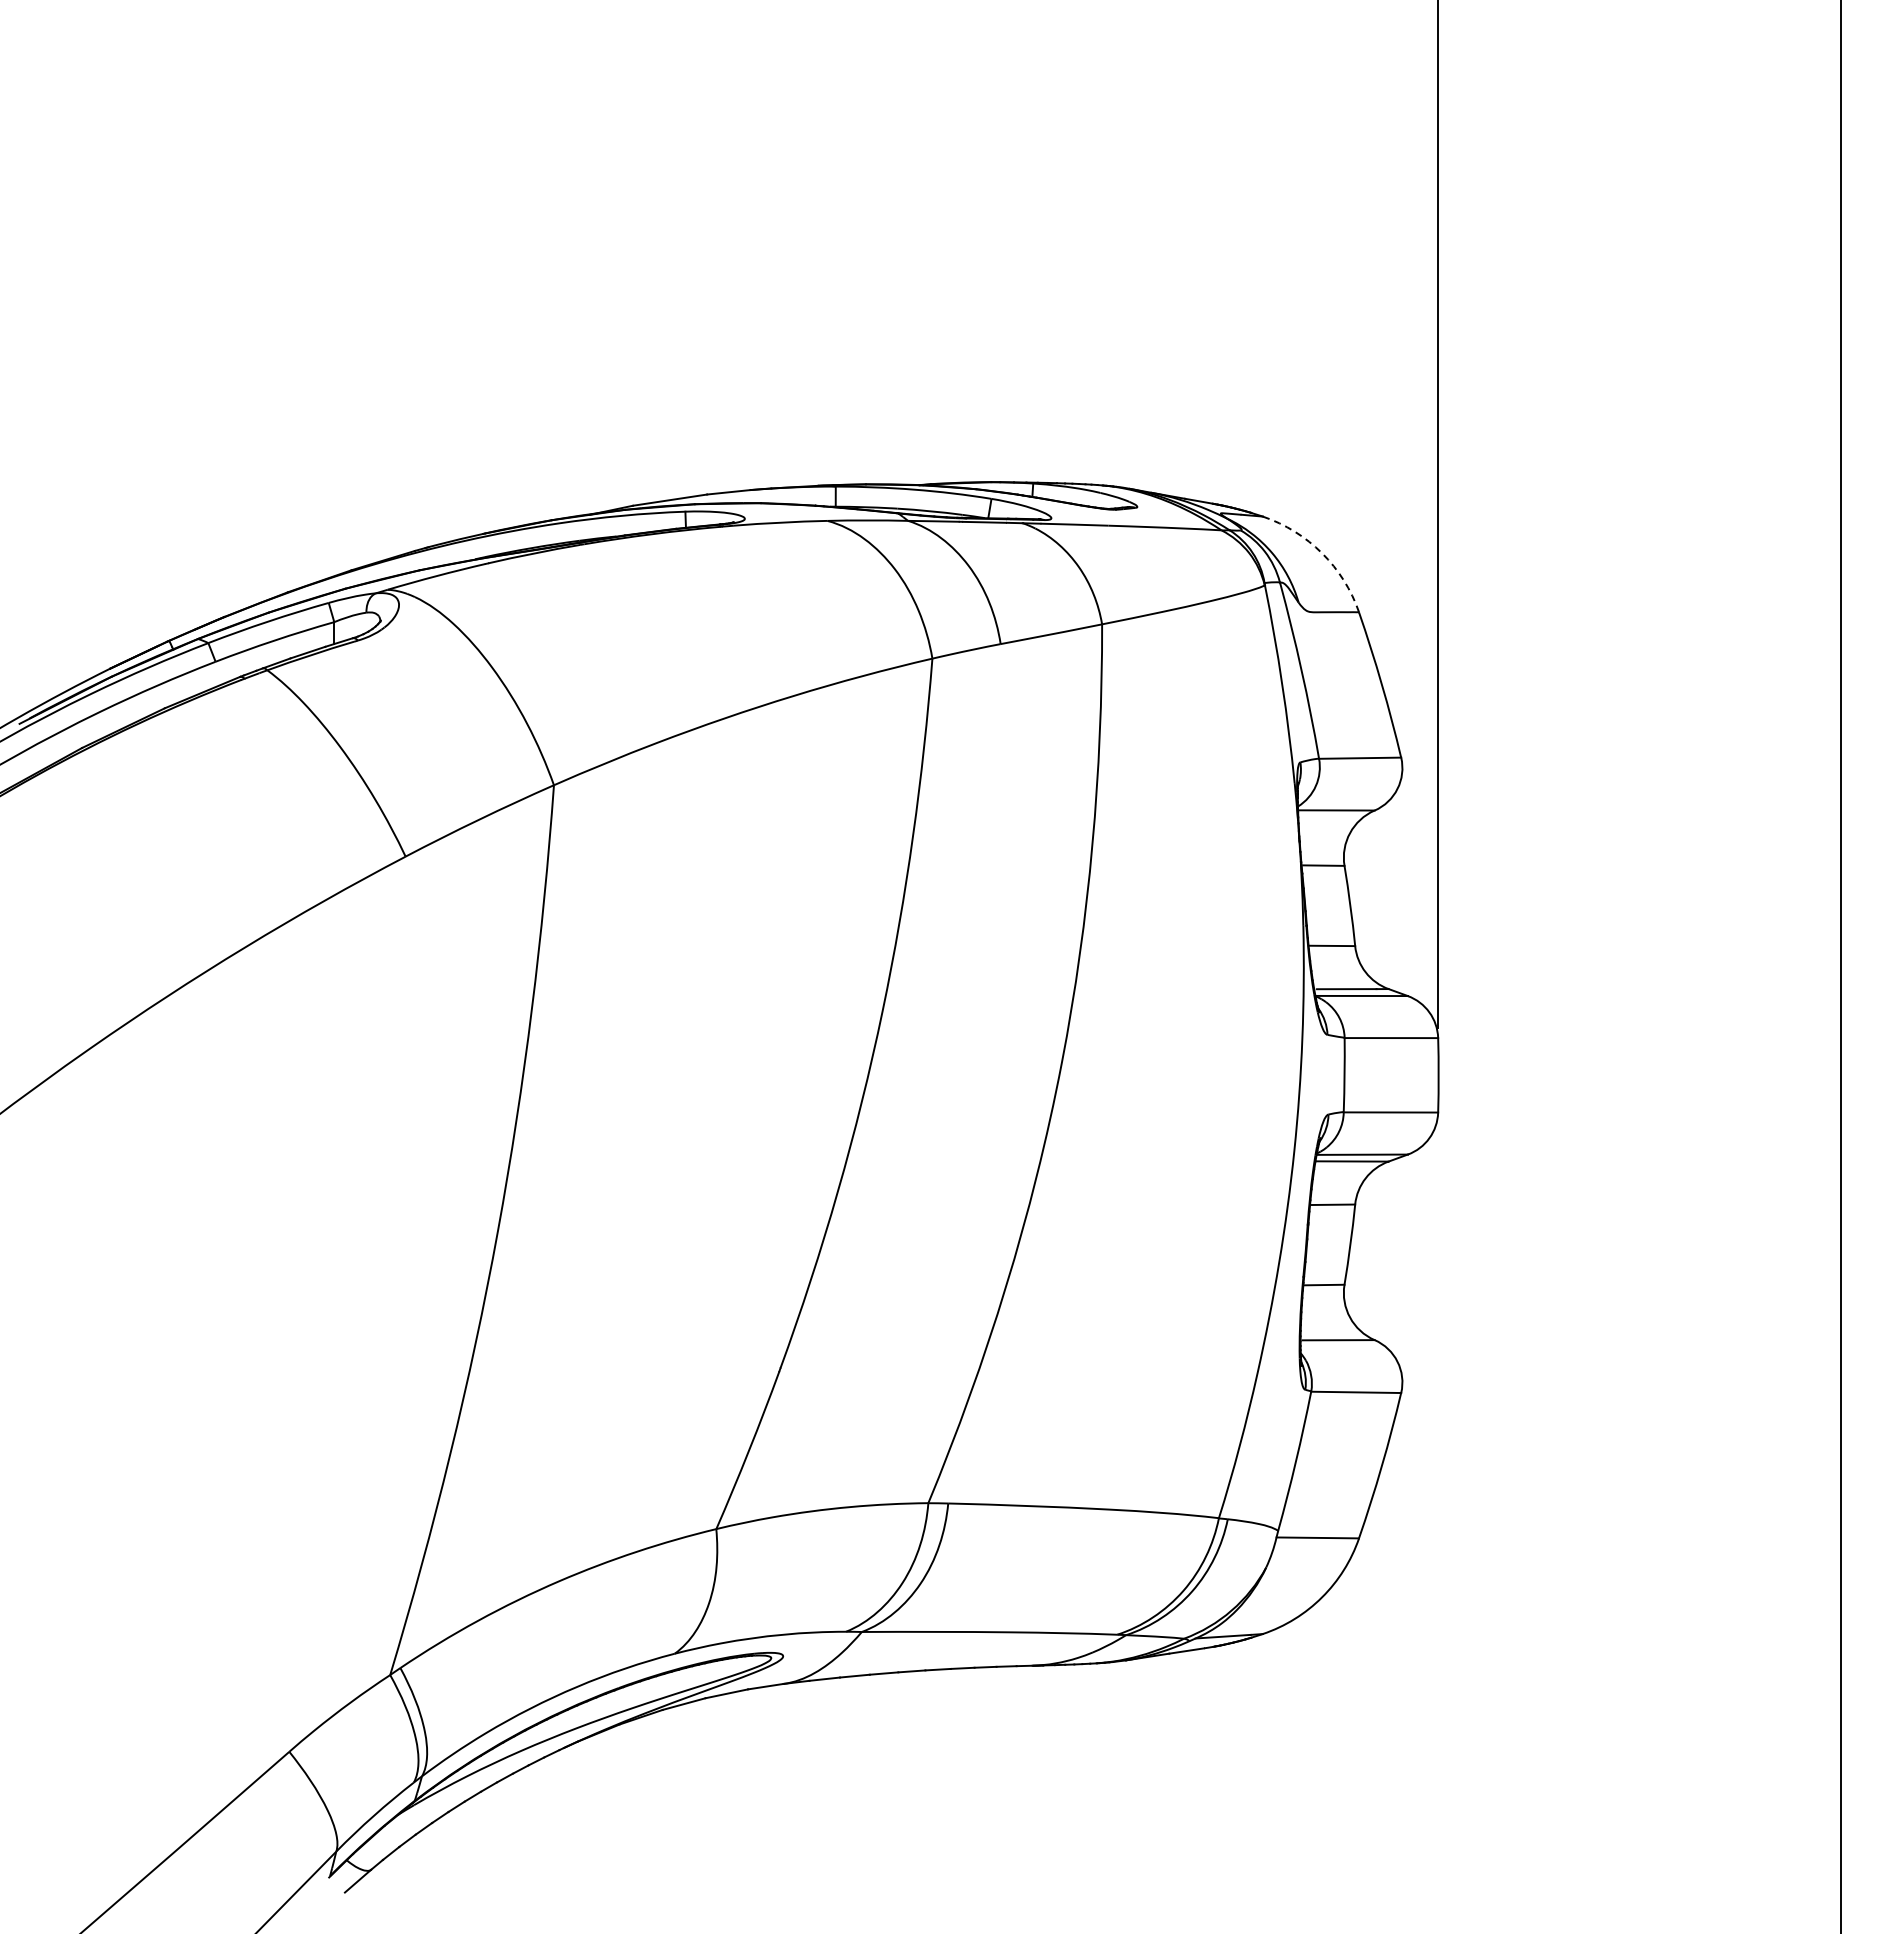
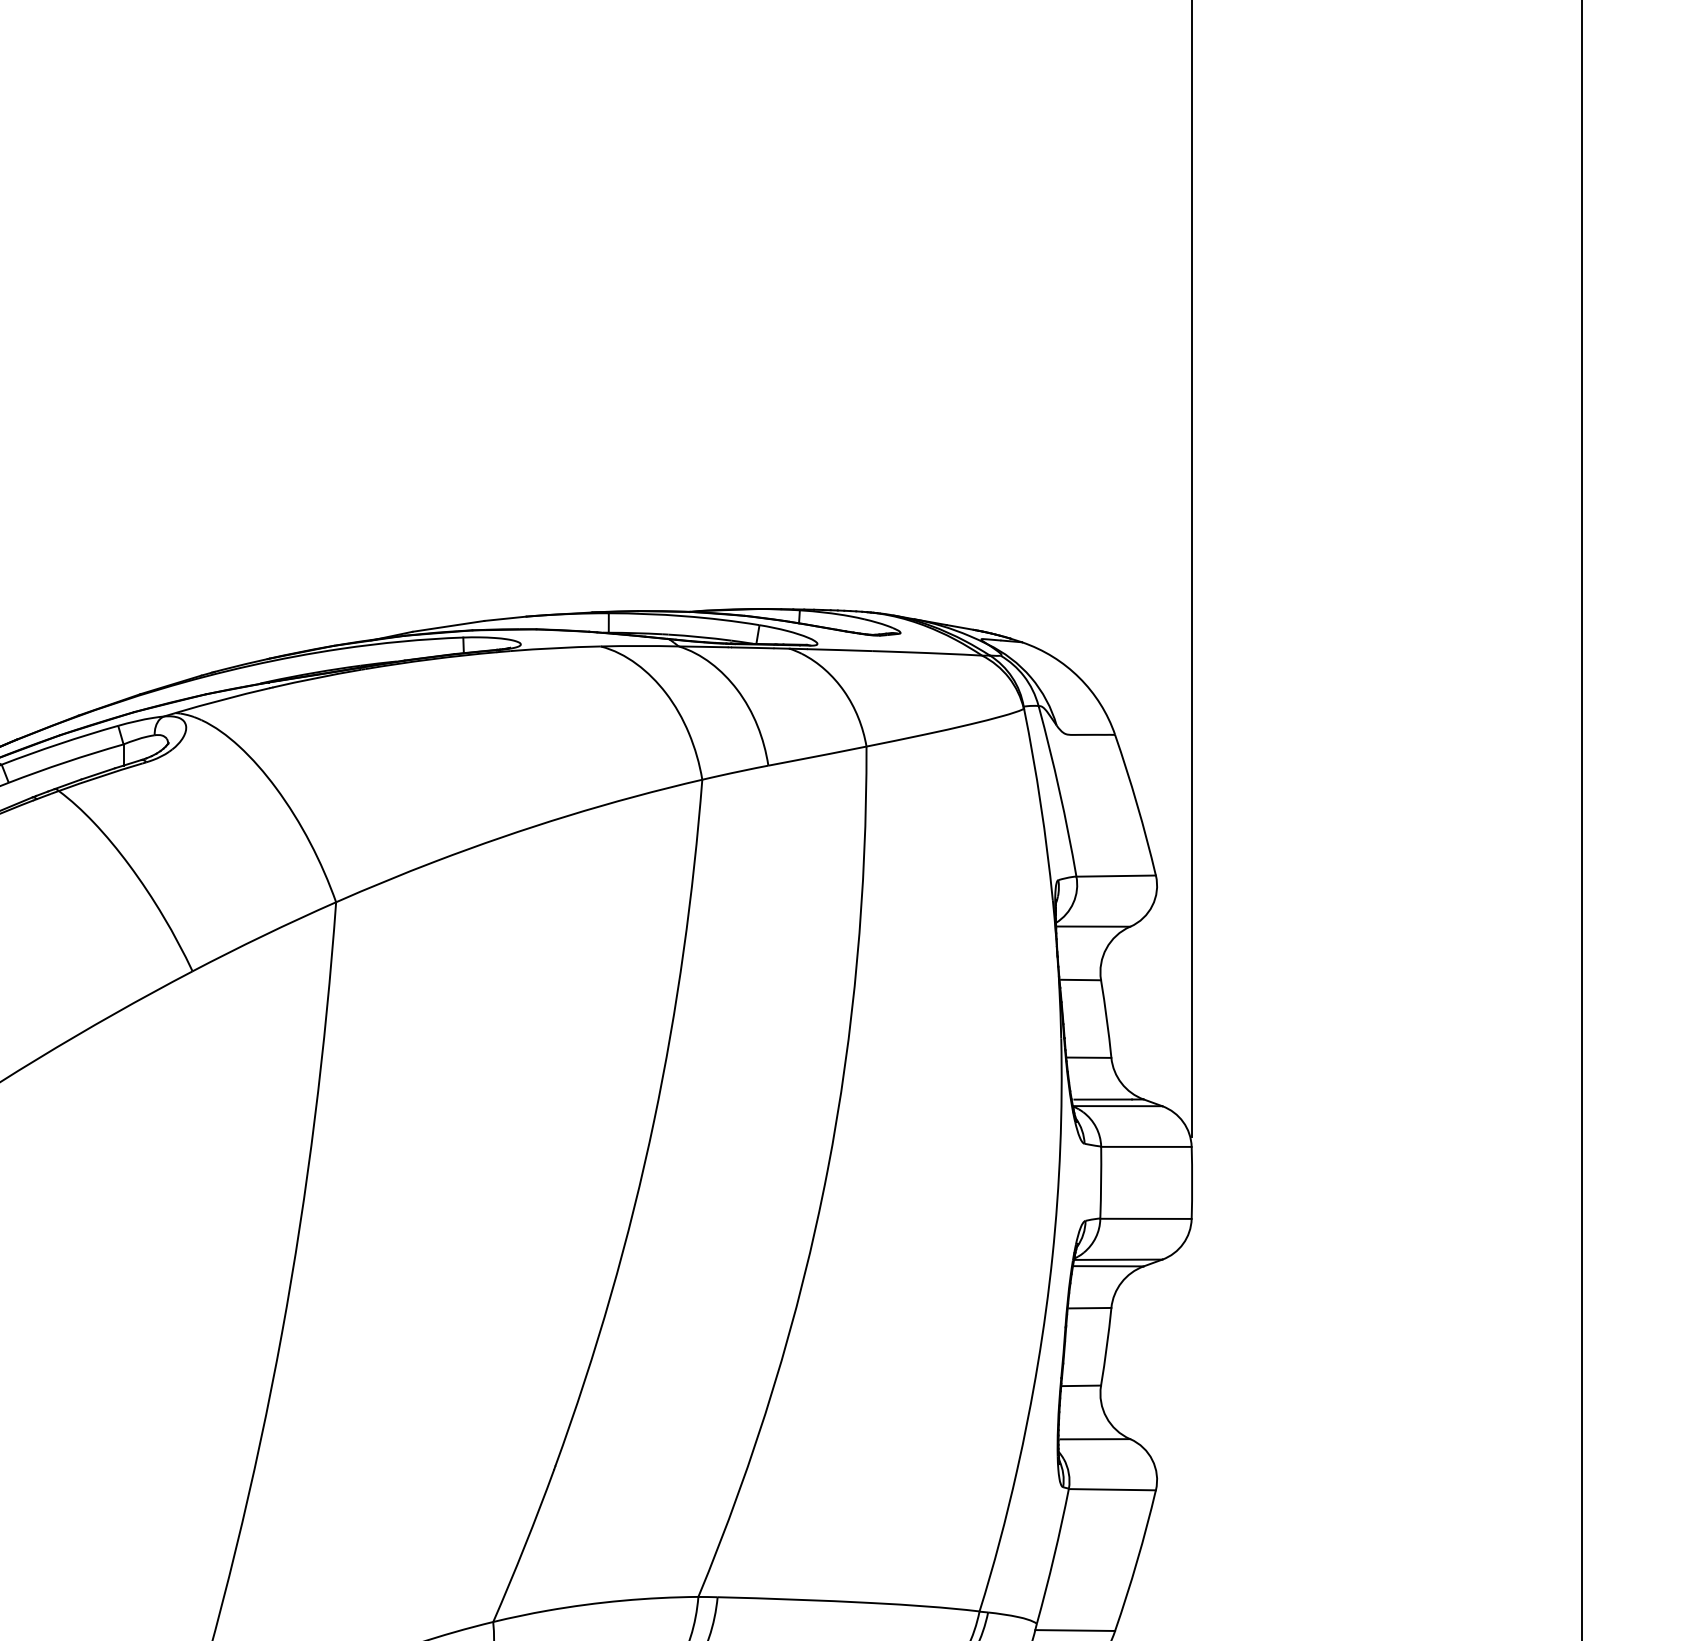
arc: (1322, 553) -> (1079, 678), dashed -> solid

